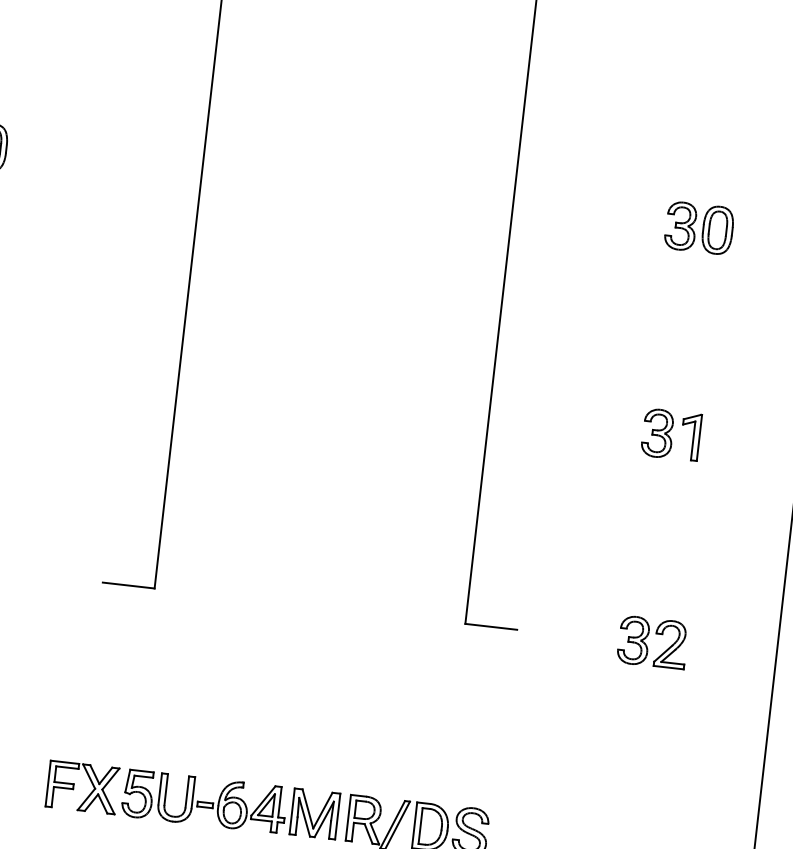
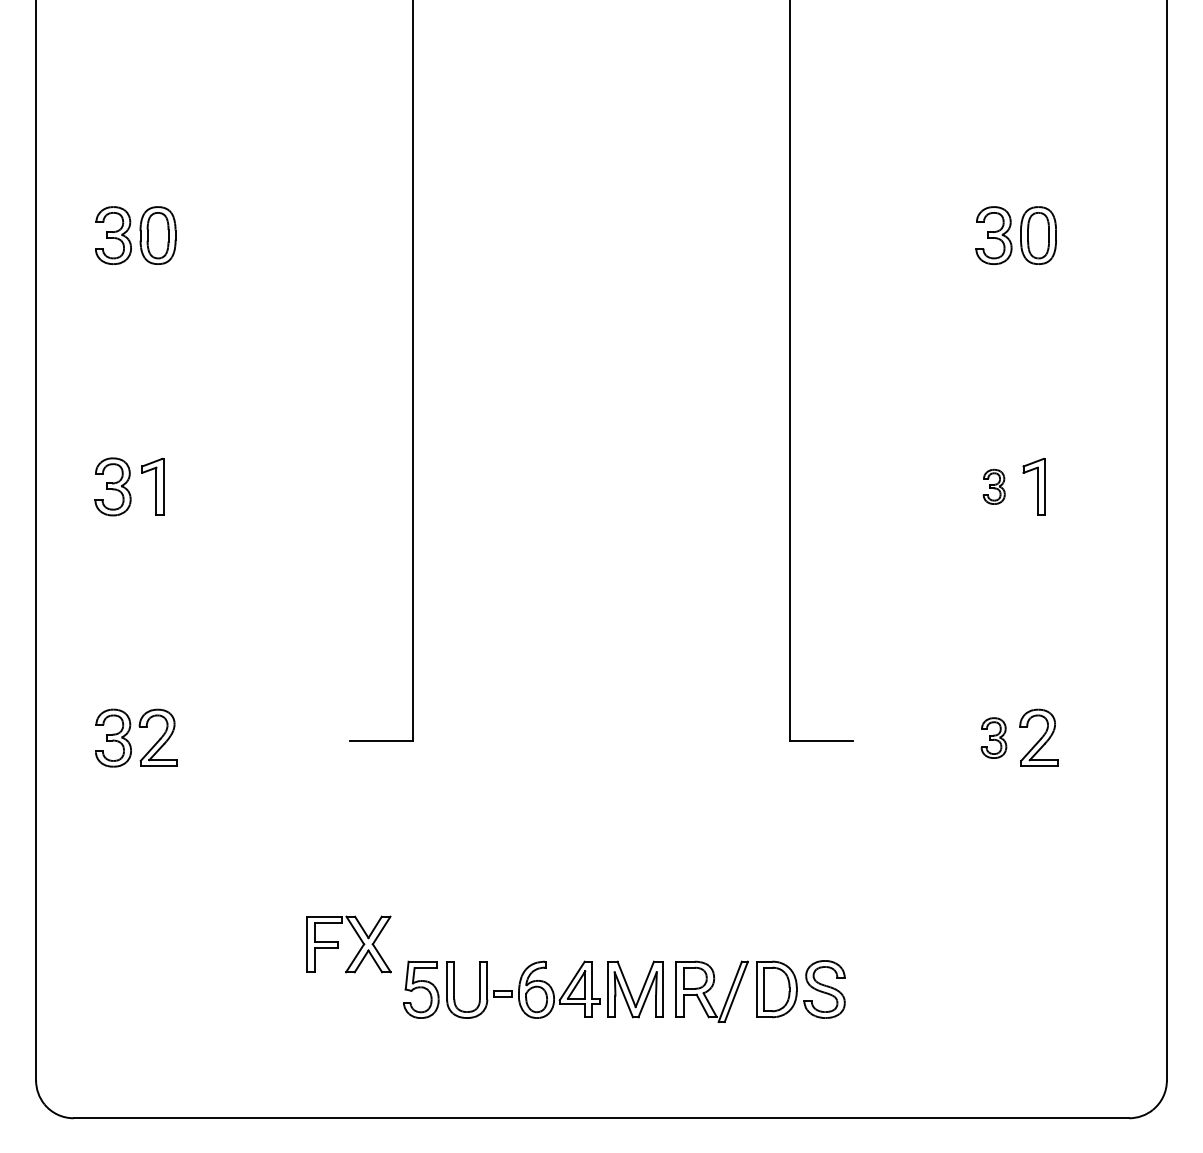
part: (657, 432) -> (993, 486), size x0.6
part: (633, 639) -> (993, 737), size x0.7
part: (74, 786) -> (338, 944), moved

